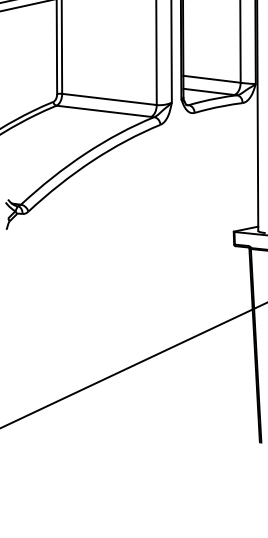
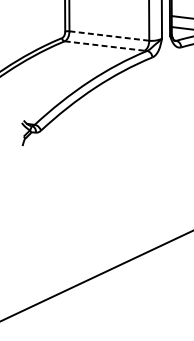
line: (109, 99) -> (109, 36), solid -> dashed
line: (103, 111) -> (104, 46), solid -> dashed

